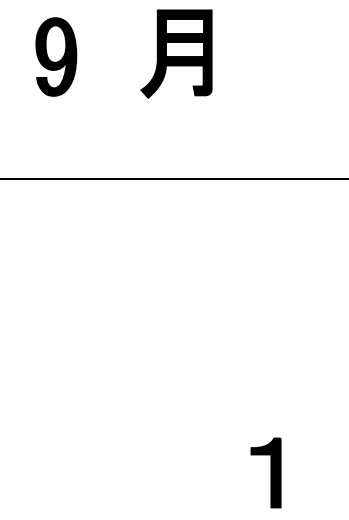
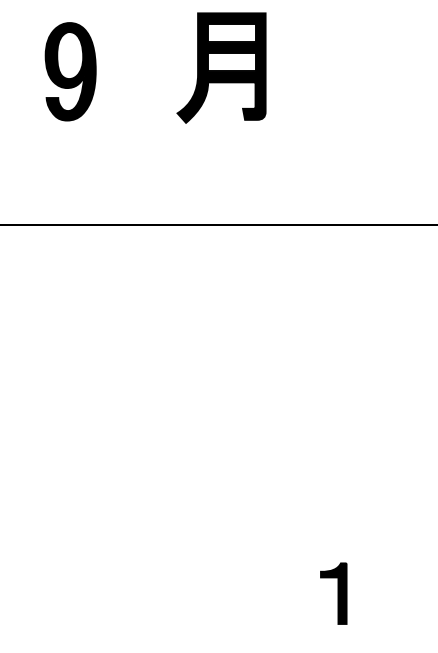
part: (265, 472) -> (333, 593), size x0.7

